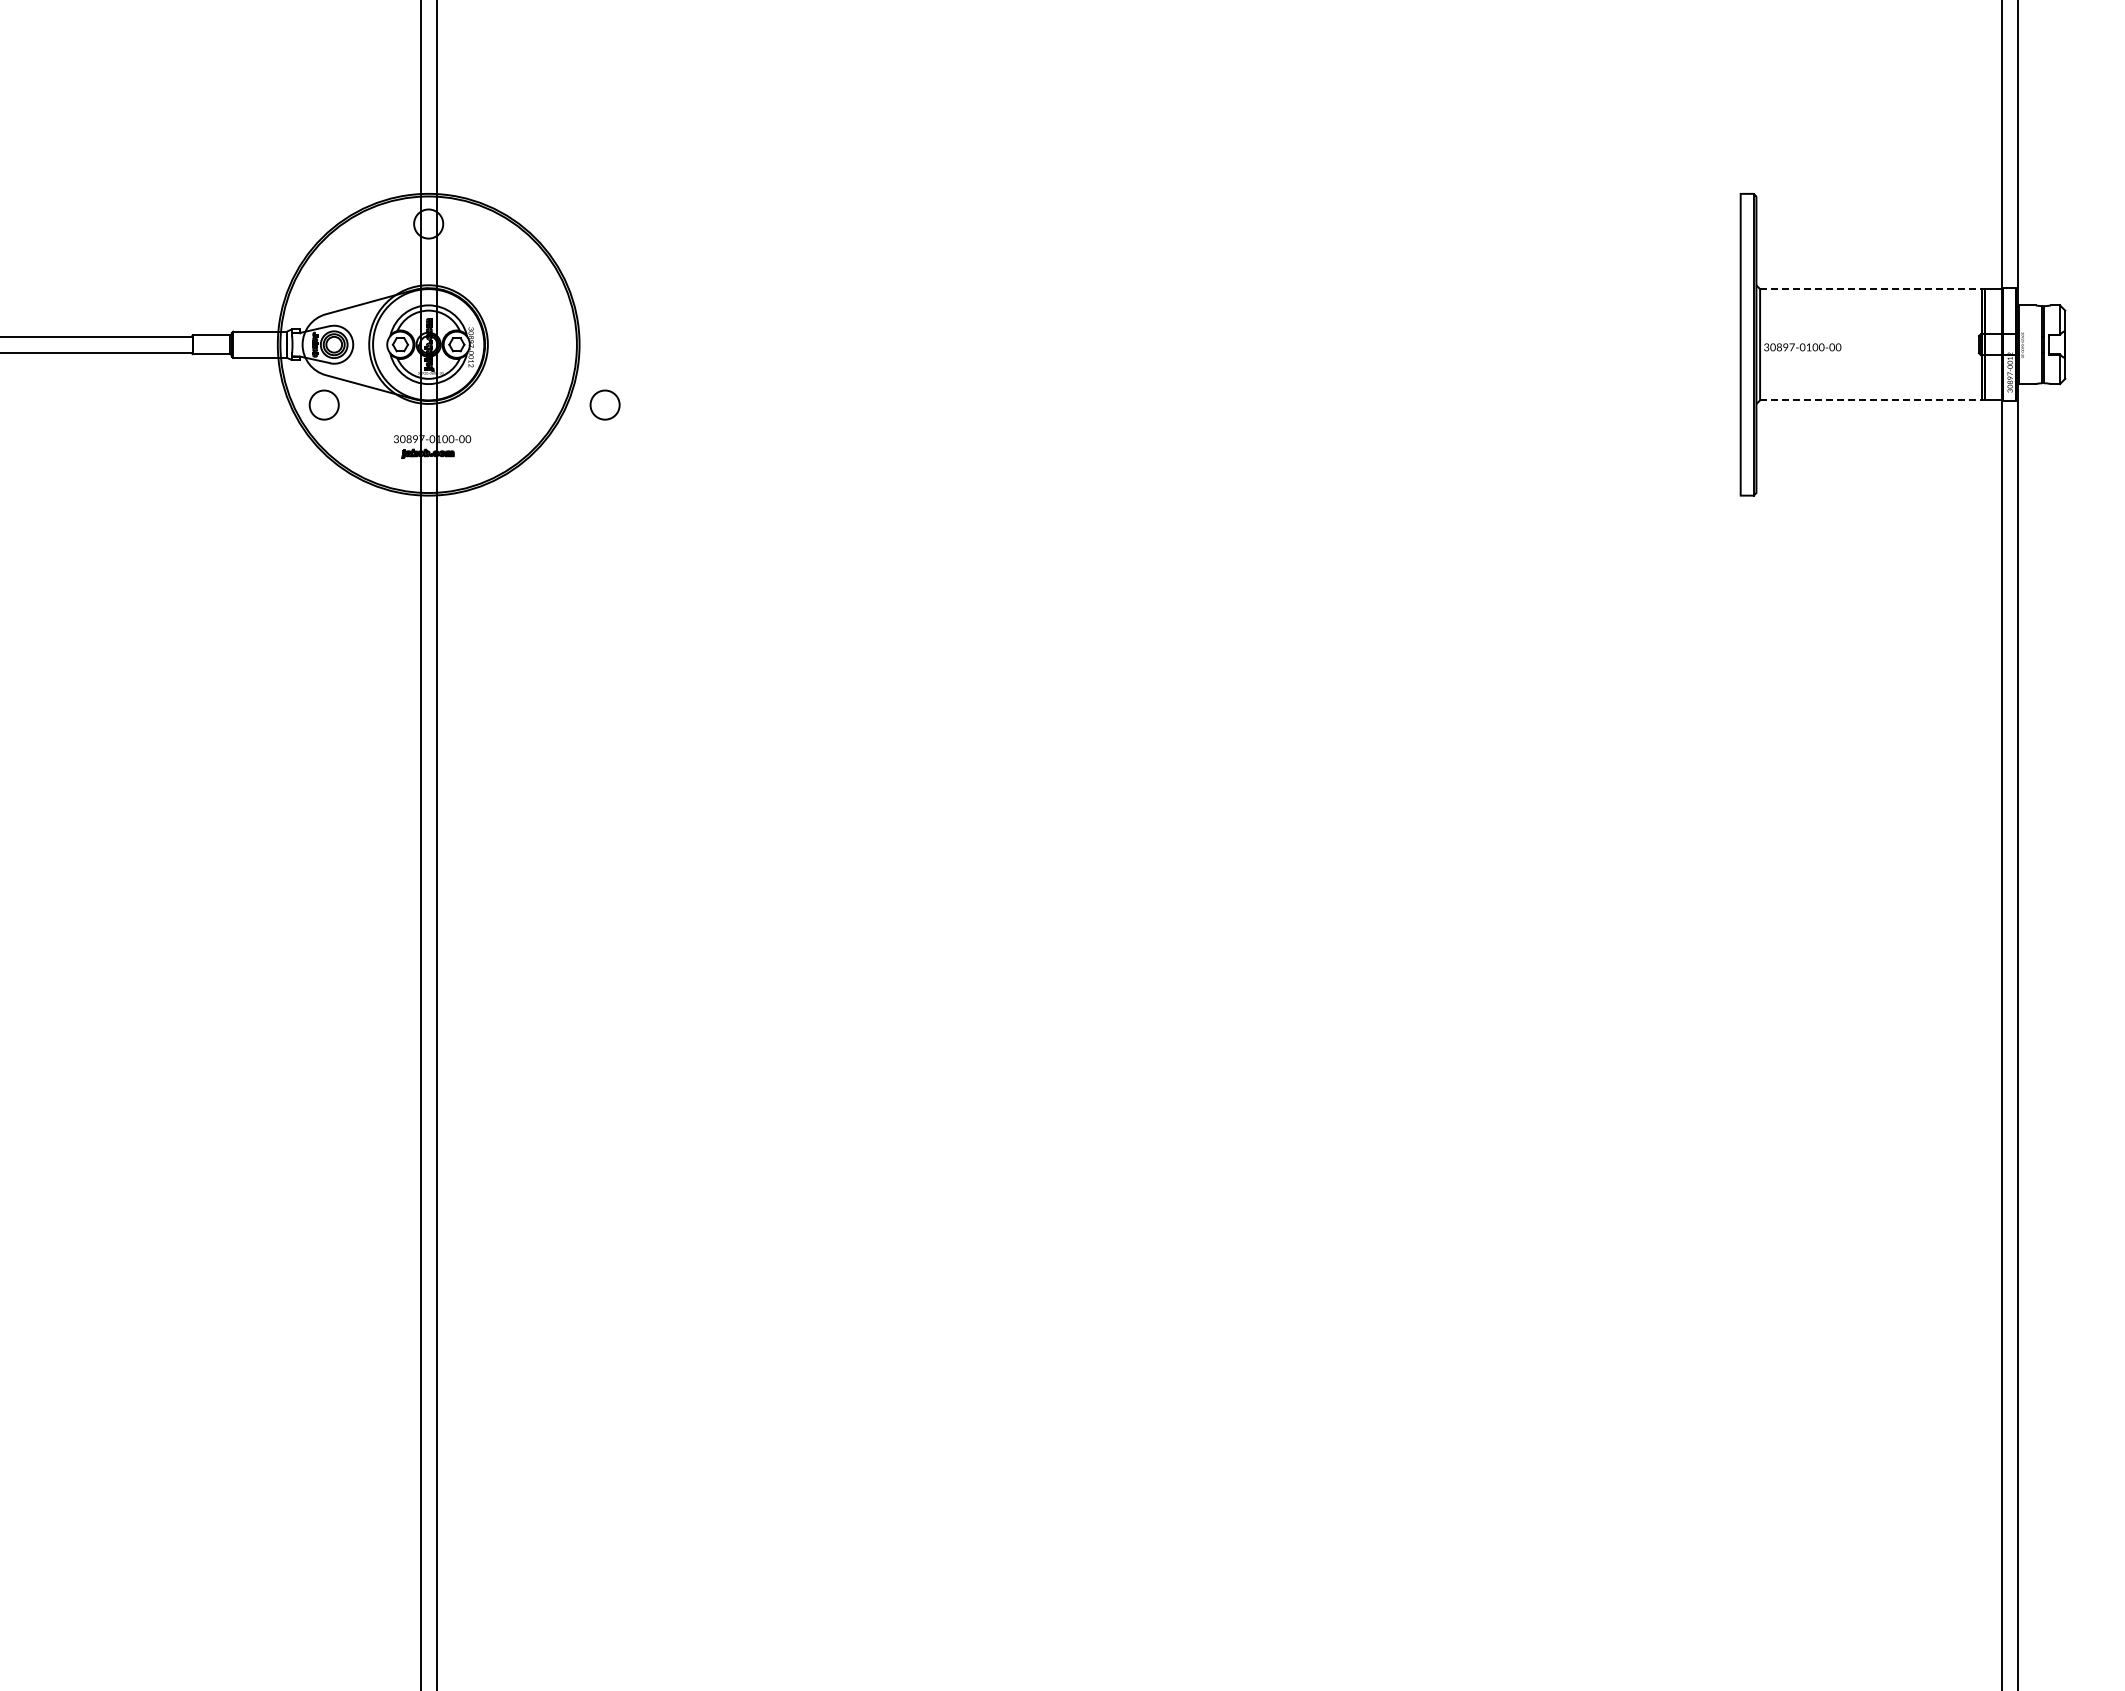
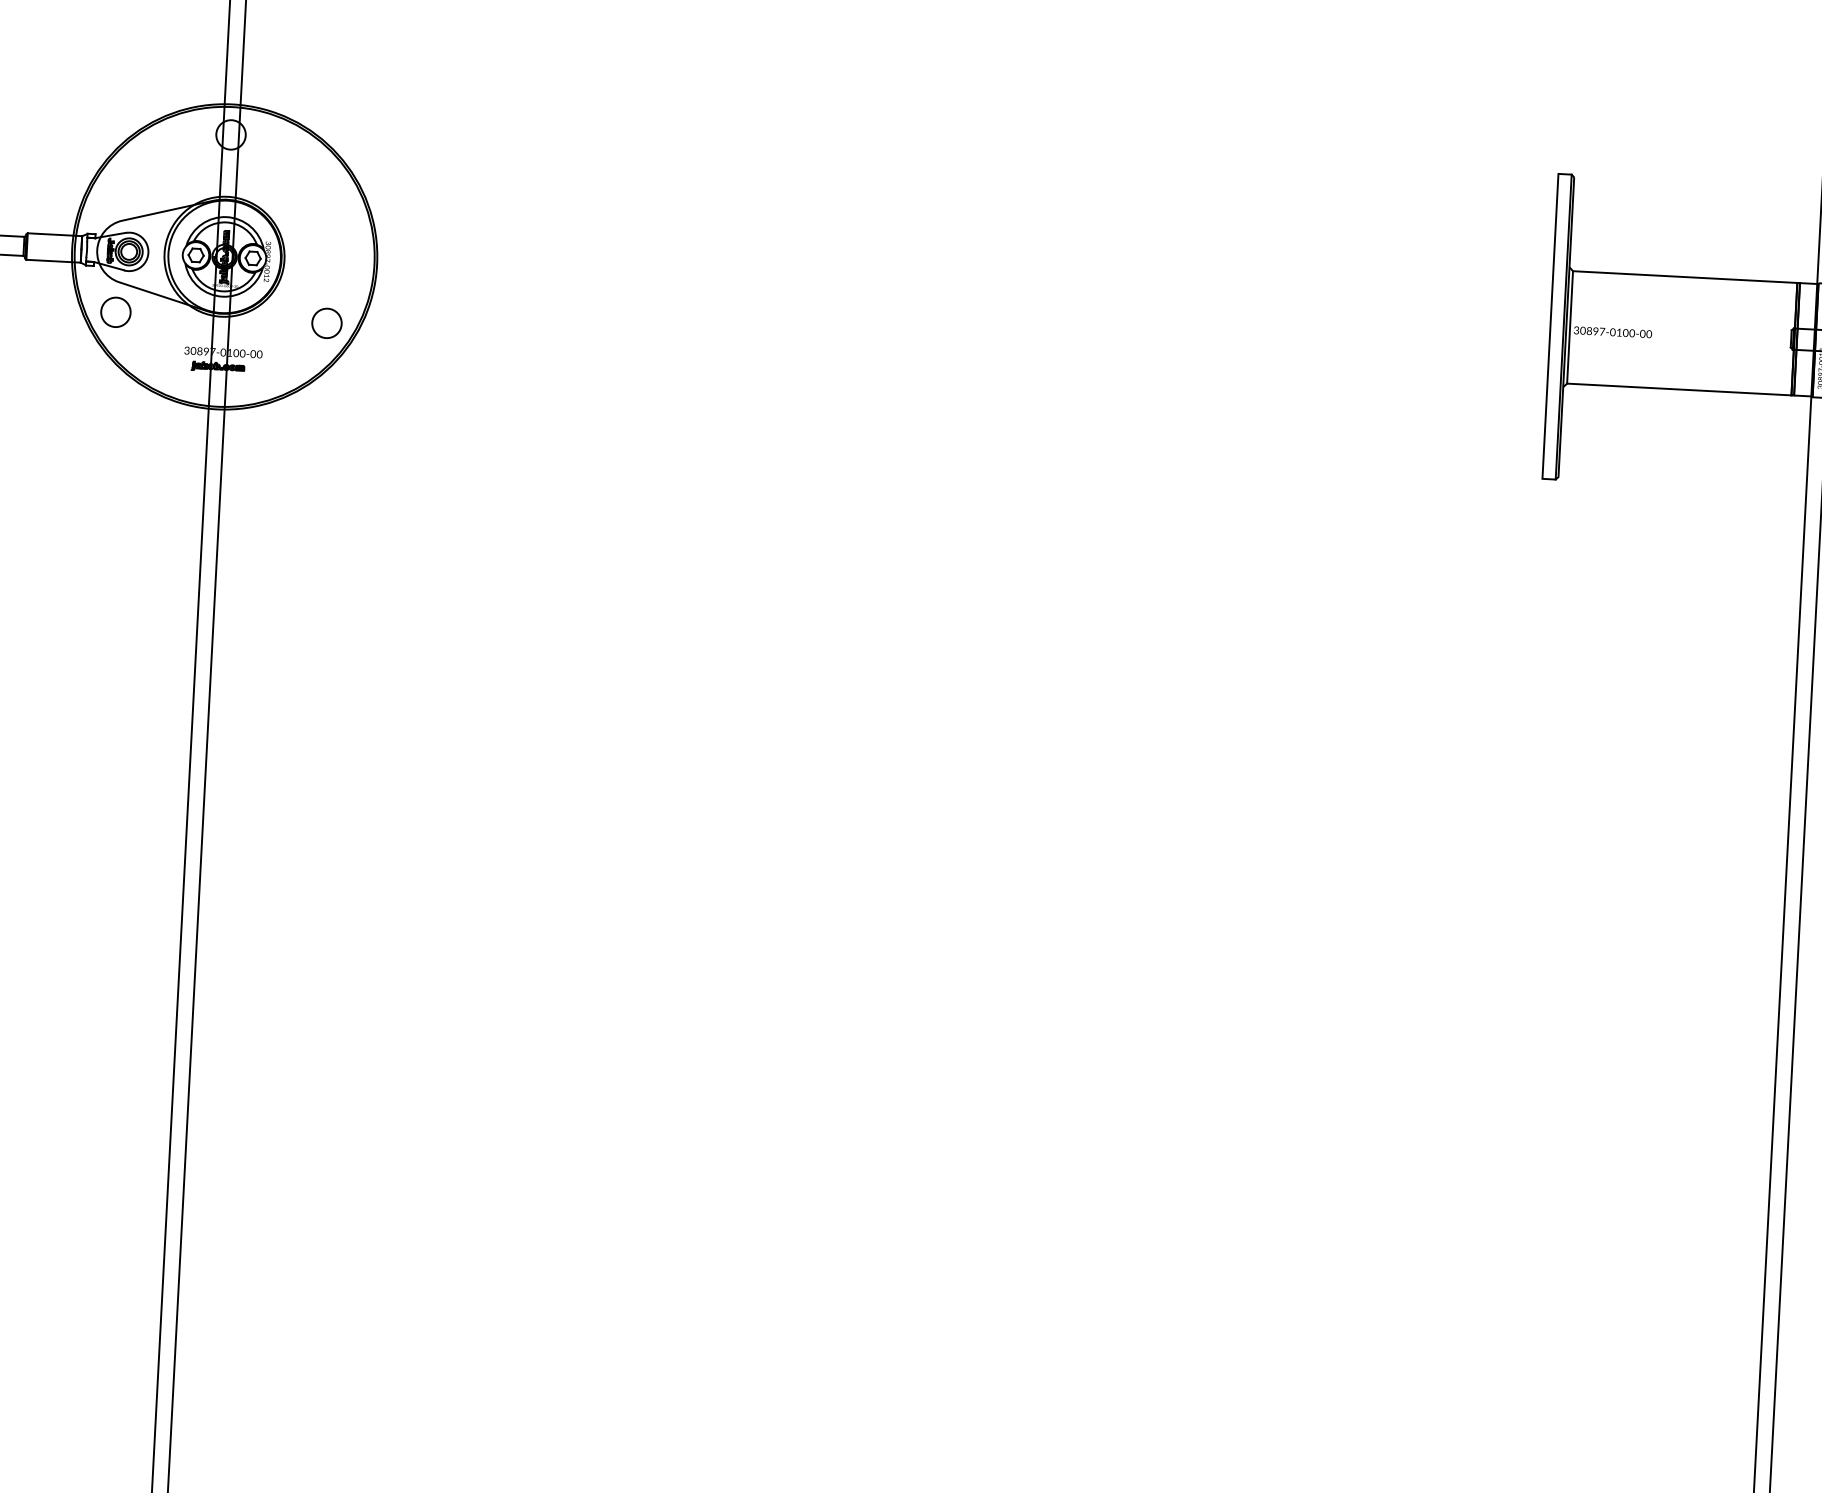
line: (1871, 289) -> (1685, 277), dashed -> solid
line: (1871, 400) -> (1679, 389), dashed -> solid
circle: (604, 404) -> (326, 322), moved

